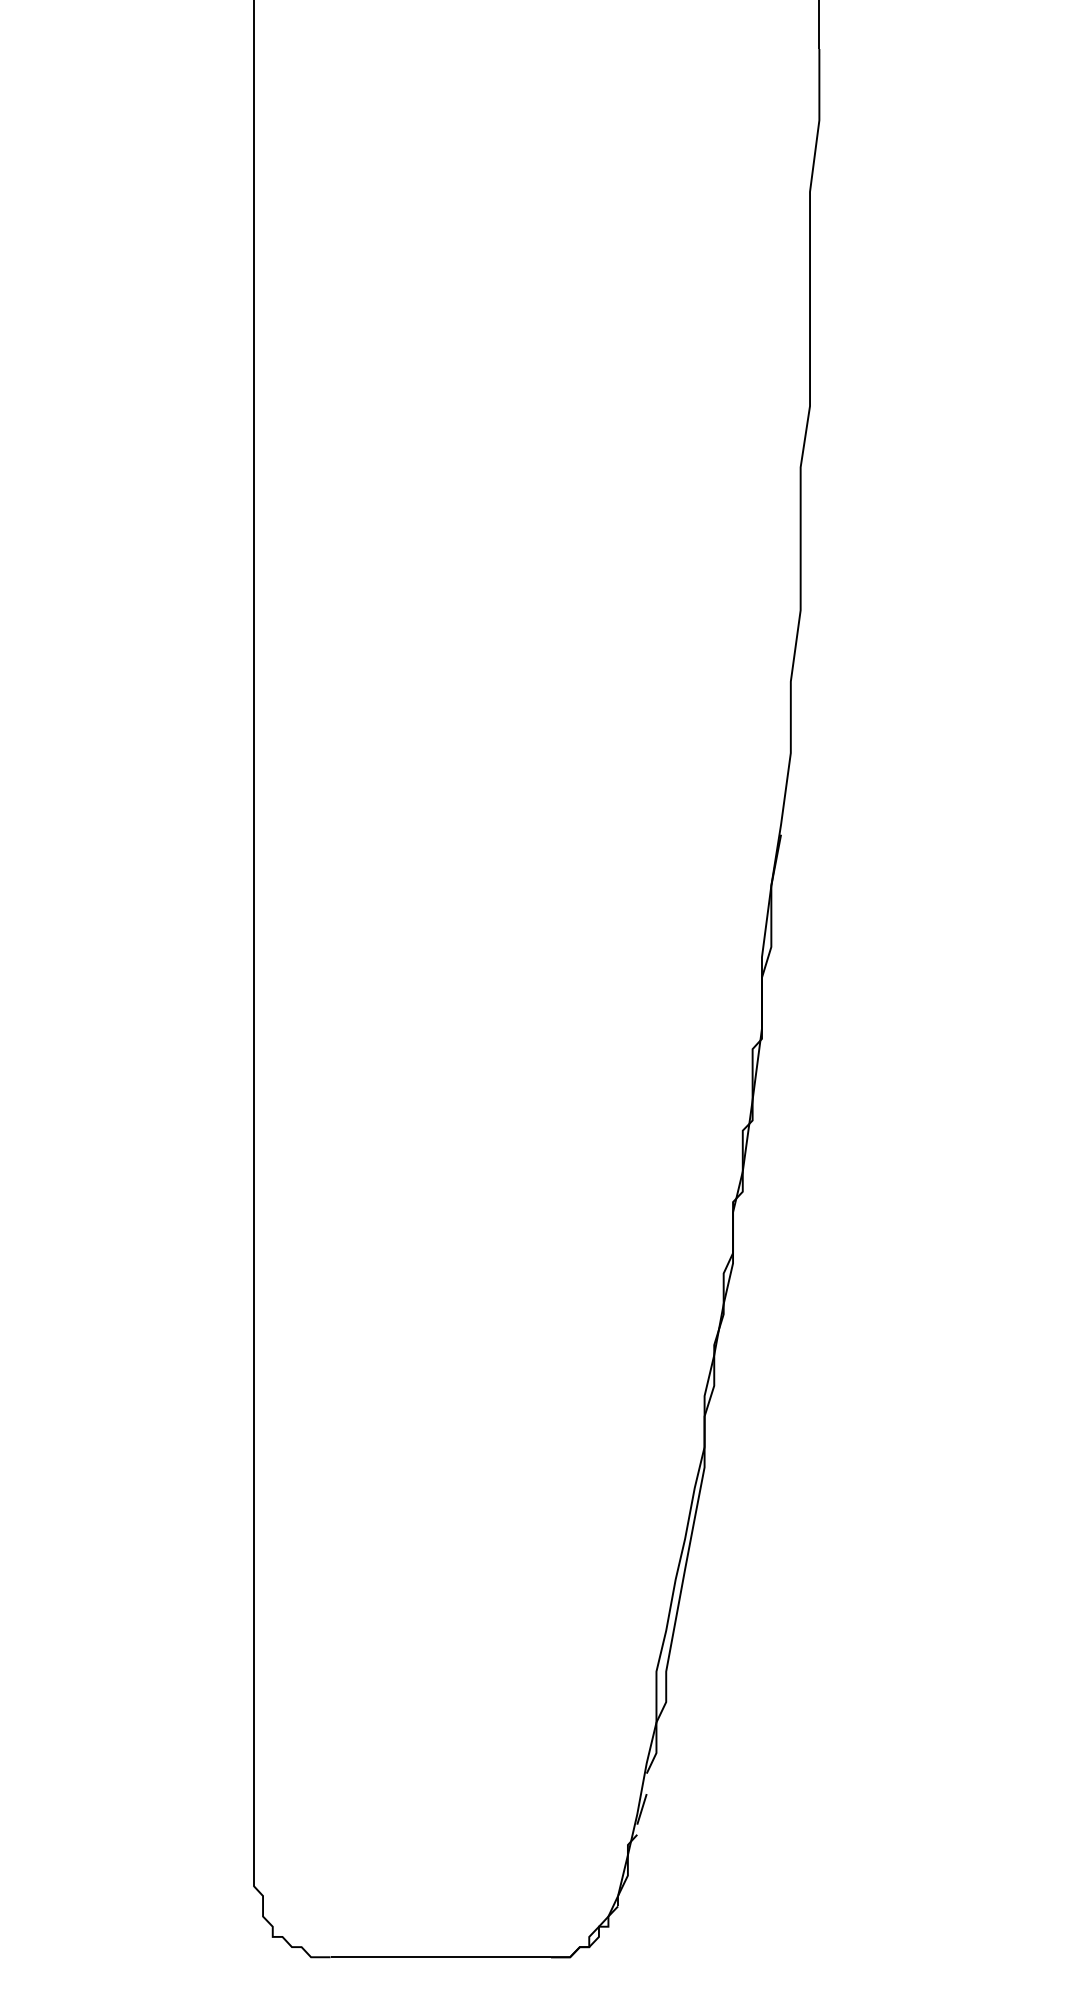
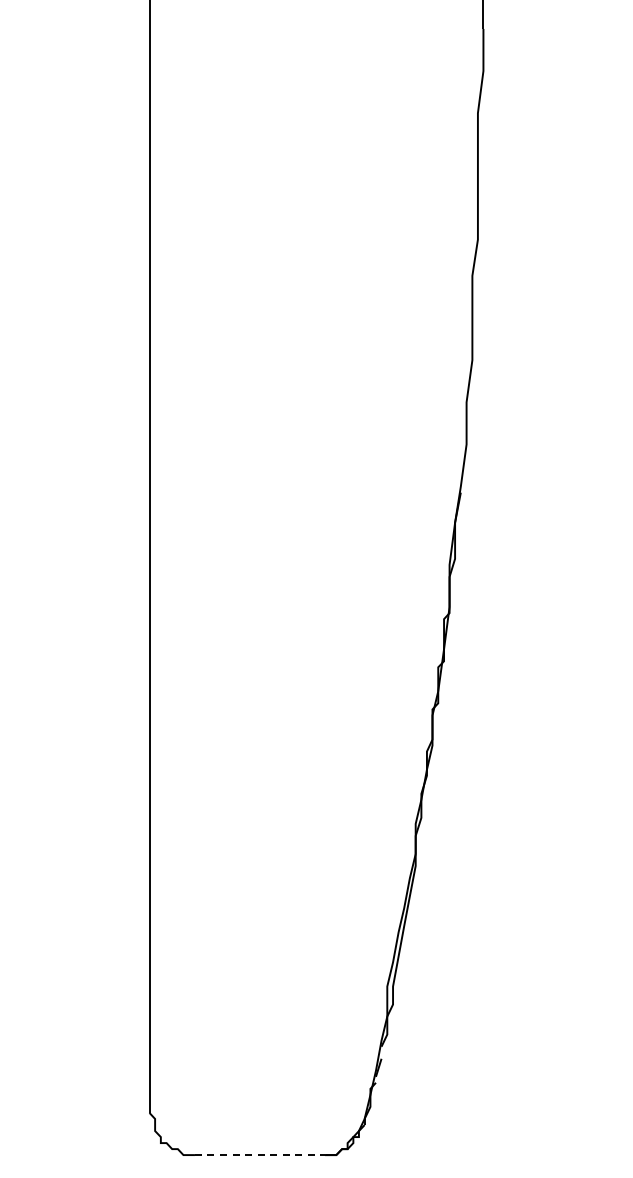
line: (441, 1957) -> (260, 1155), solid -> dashed

